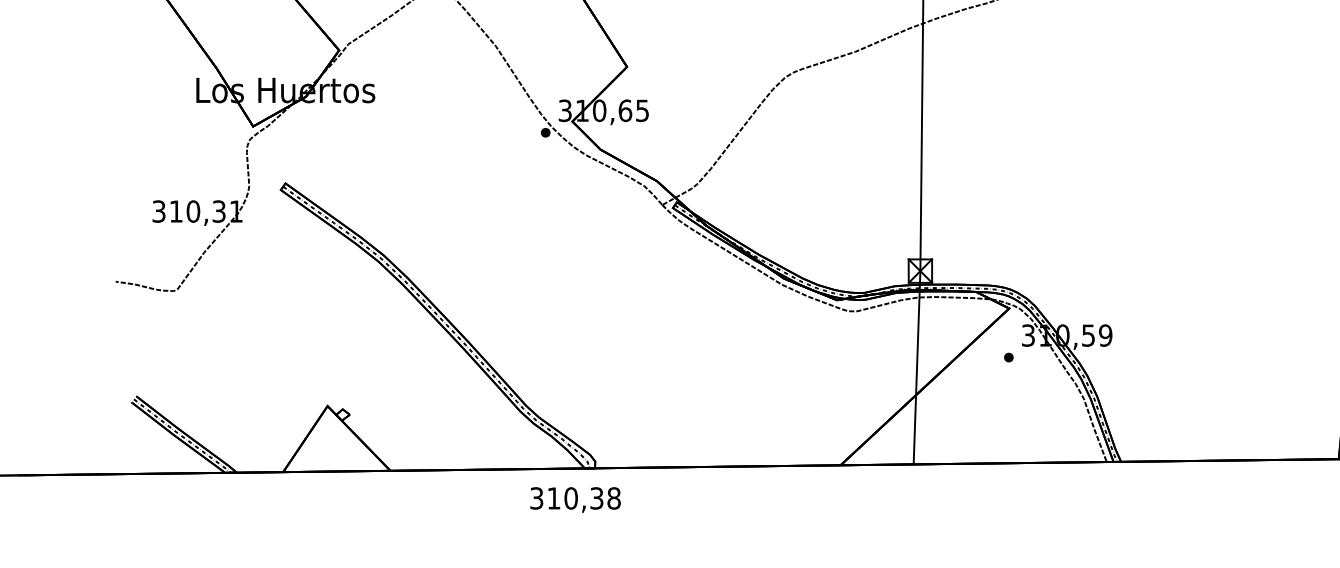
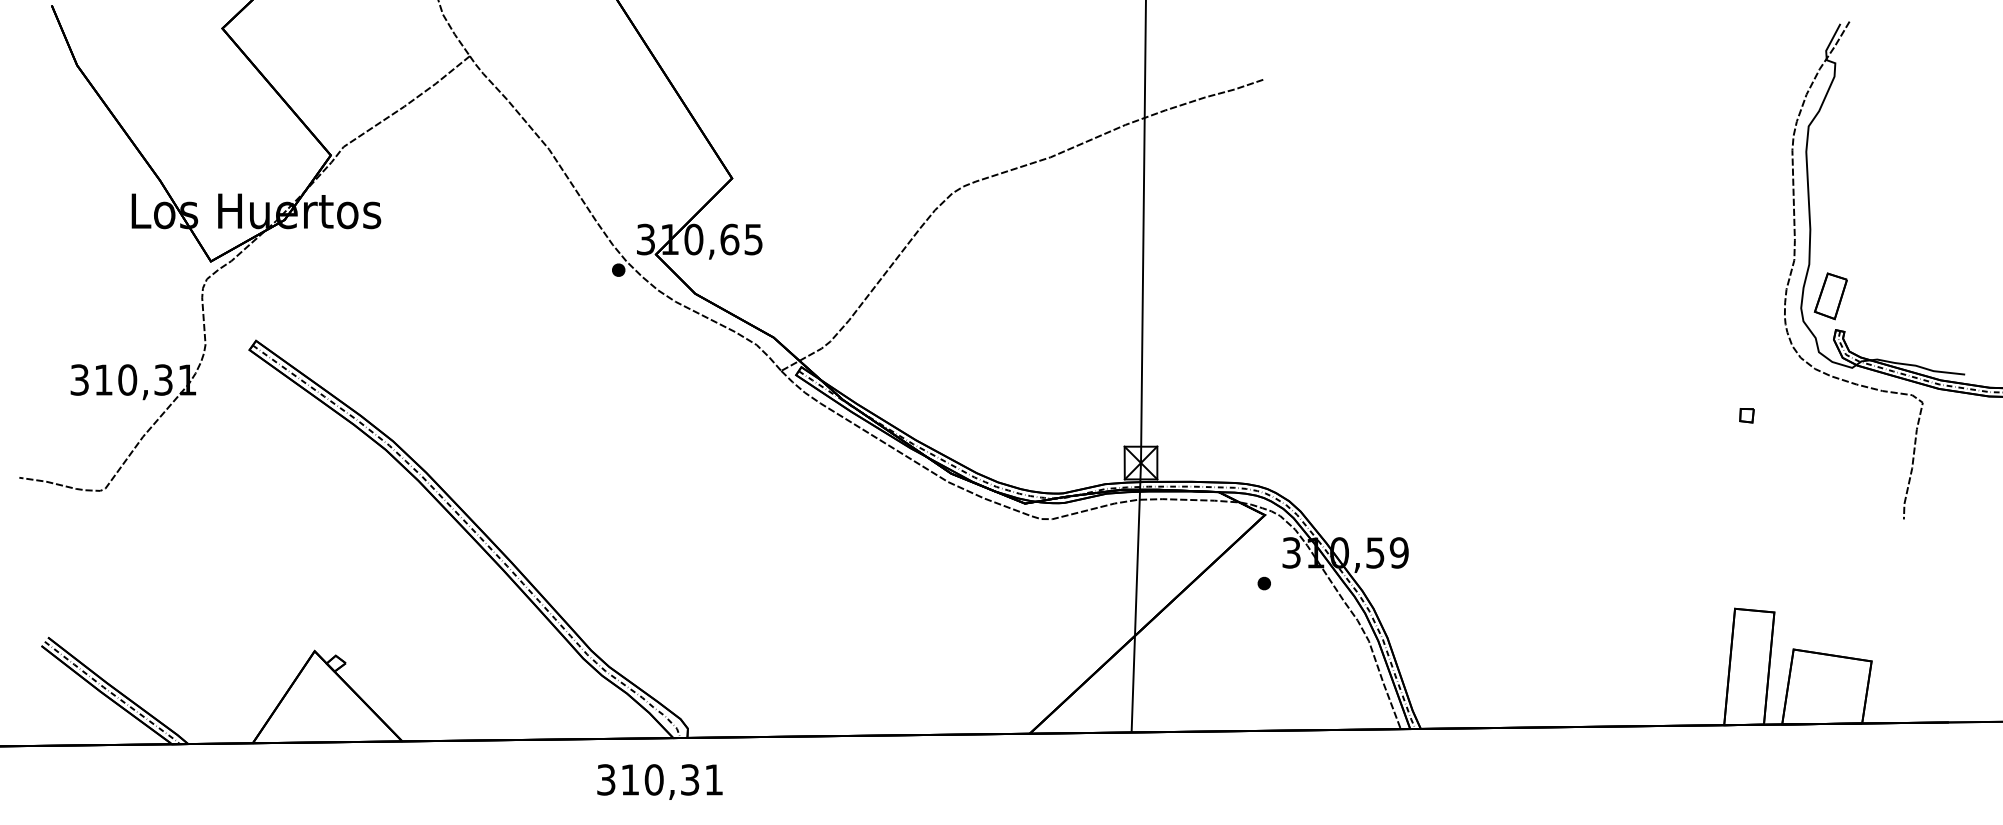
text: (613, 498) -> (713, 779), 310,38 -> 310,31

